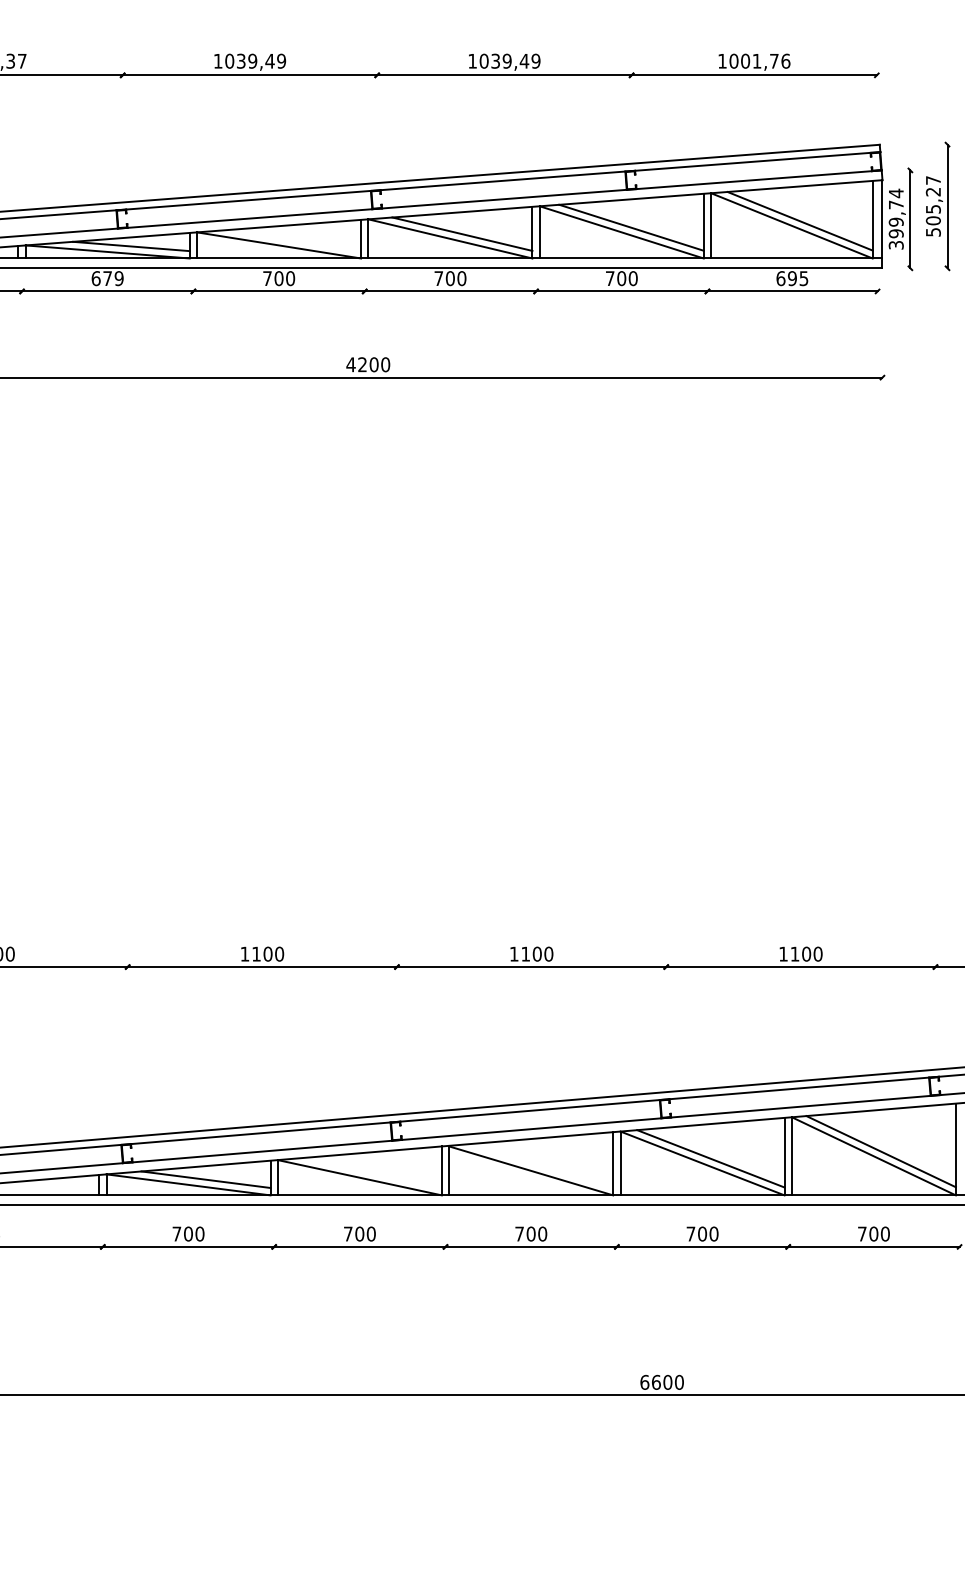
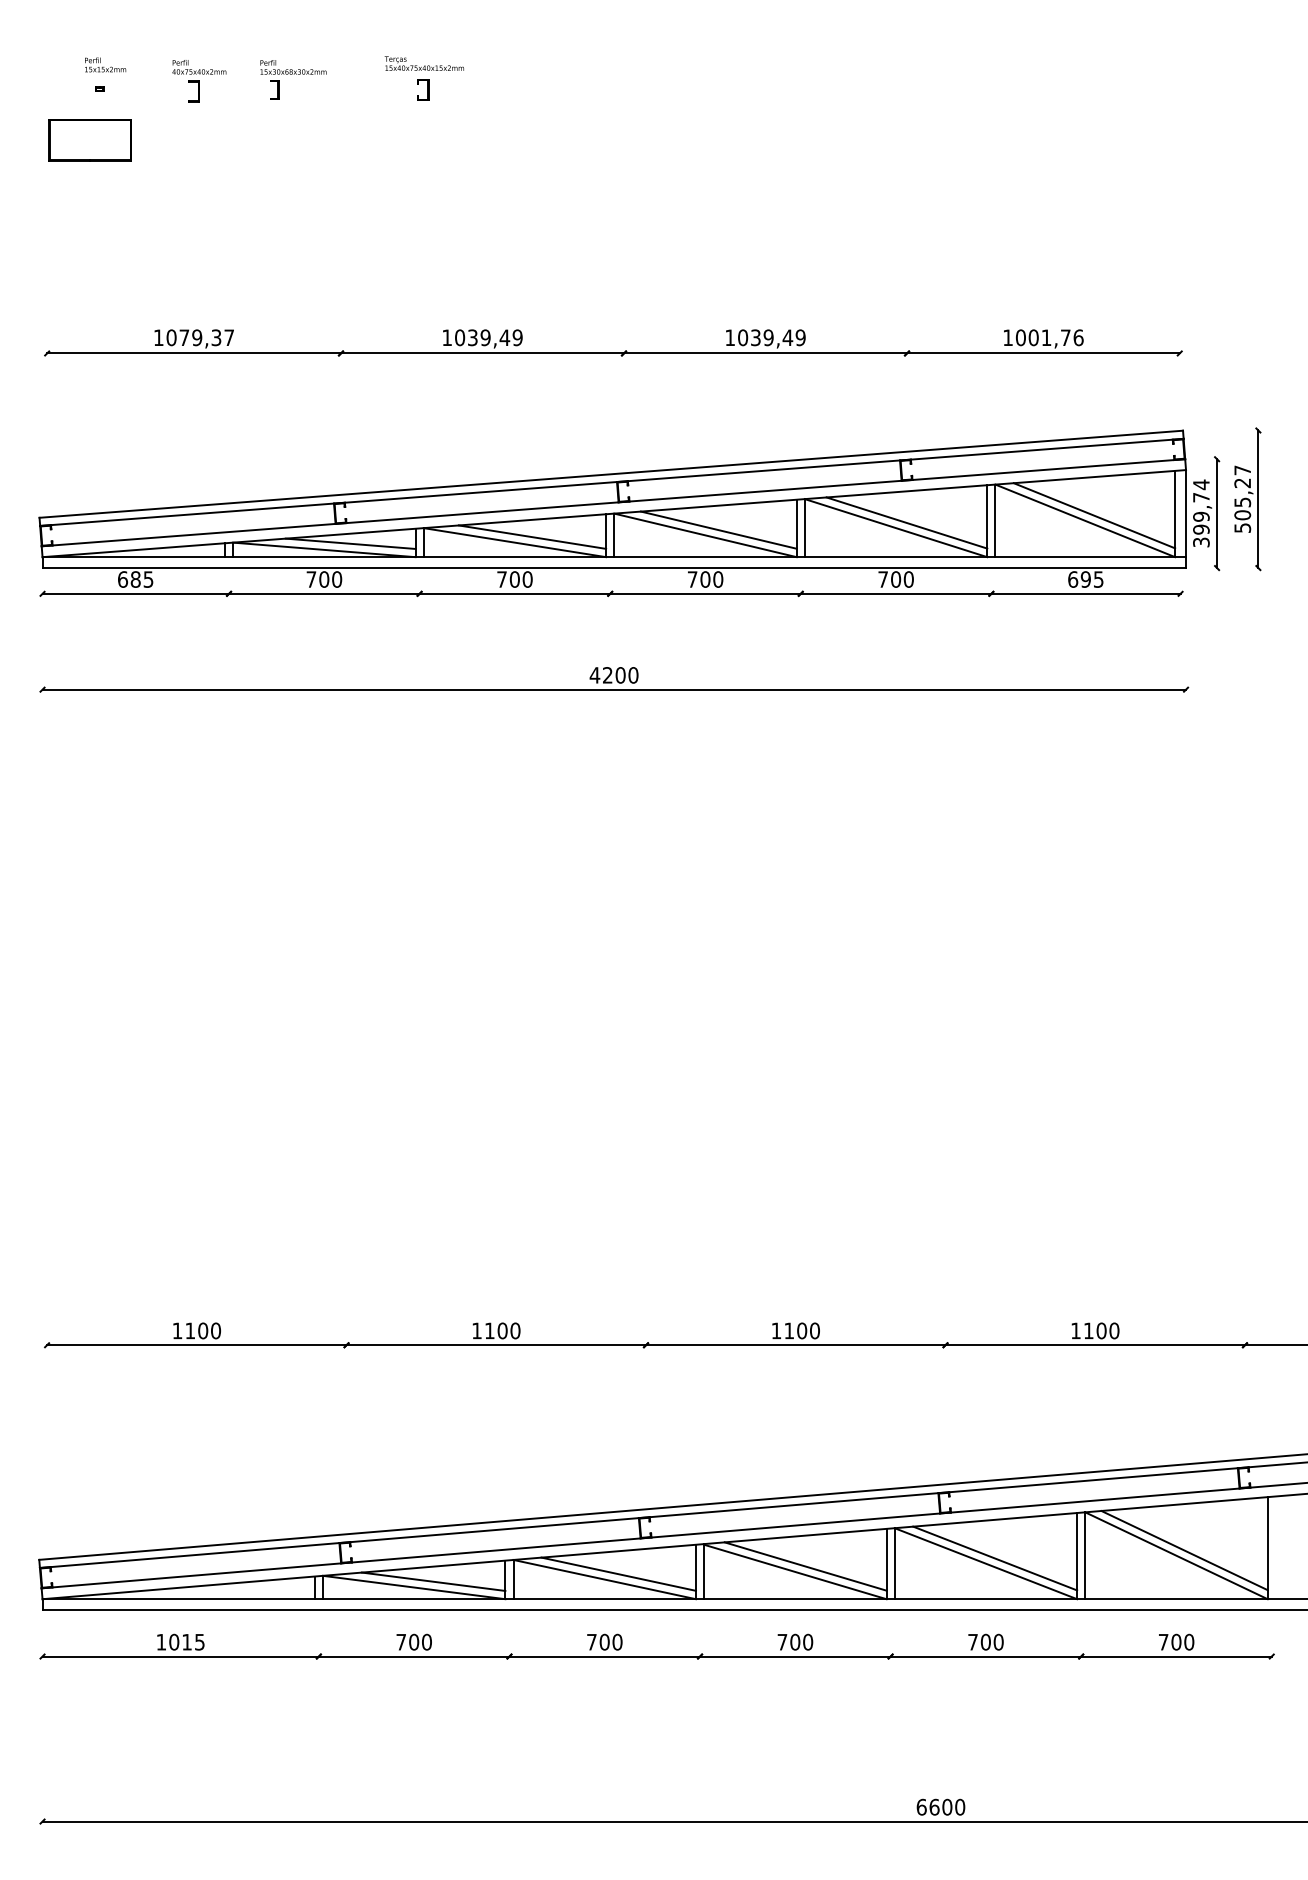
line: (294, 239) -> (532, 536), added
text: (107, 278) -> (324, 579), 679 -> 700
line: (540, 1165) -> (805, 1566), added
line: (372, 1172) -> (618, 1573), added

